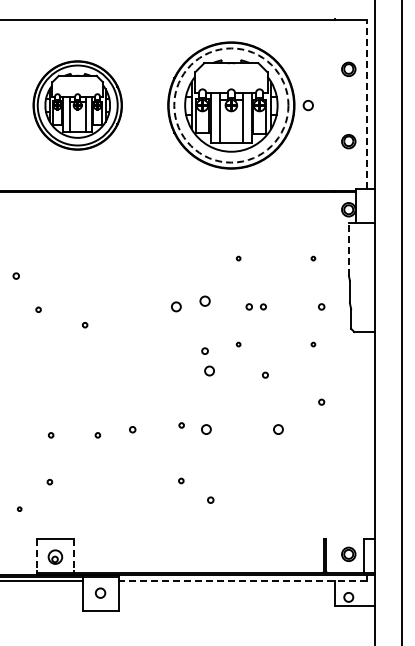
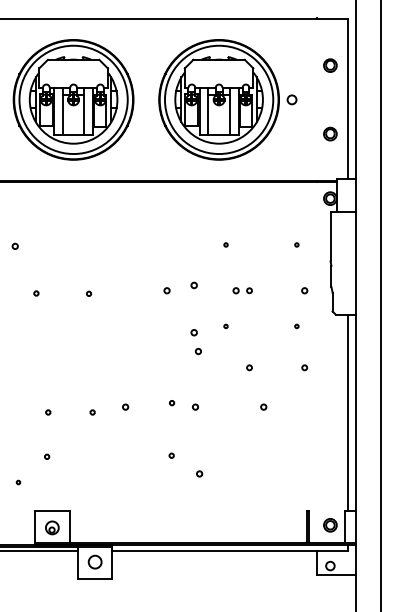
line: (366, 104) -> (347, 98), dashed -> solid
part: (77, 105) -> (73, 99), size x1.43
circle: (231, 105) -> (219, 99), dashed -> solid
line: (348, 249) -> (330, 236), dashed -> solid
circle: (15, 275) -> (14, 245), moved
circle: (204, 301) -> (193, 285), size x0.62
circle: (176, 306) -> (167, 290), size x0.62
circle: (84, 325) -> (88, 294), moved
circle: (209, 370) -> (198, 351), size x0.62
circle: (265, 374) -> (249, 367), moved
circle: (321, 401) -> (304, 367), moved
circle: (206, 429) -> (195, 406), size x0.62
circle: (278, 429) -> (263, 406), size x0.62
line: (366, 435) -> (347, 412), added
line: (37, 554) -> (35, 525), dashed -> solid
line: (73, 554) -> (69, 525), dashed -> solid
line: (242, 581) -> (229, 551), dashed -> solid
circle: (100, 592) -> (95, 561), size x1.43

